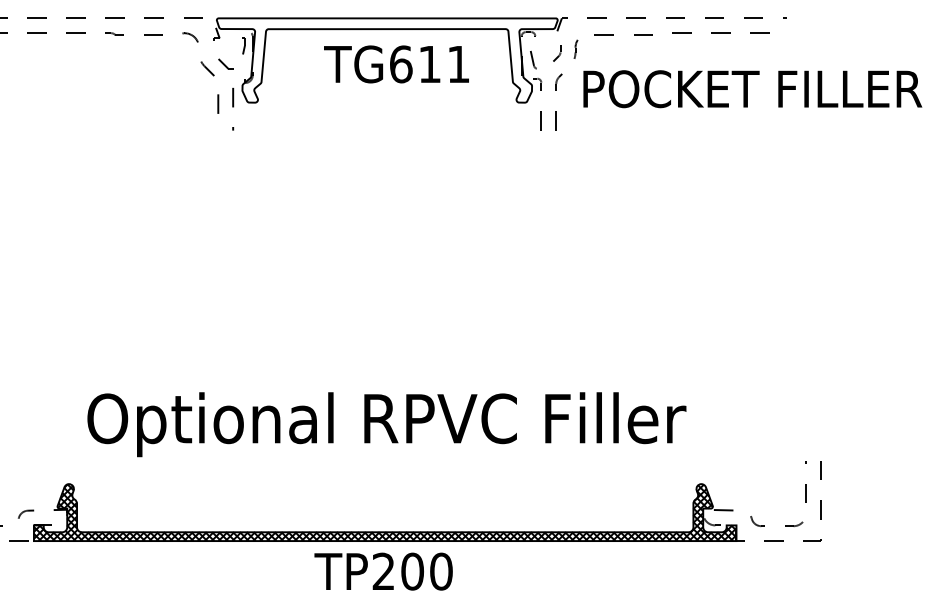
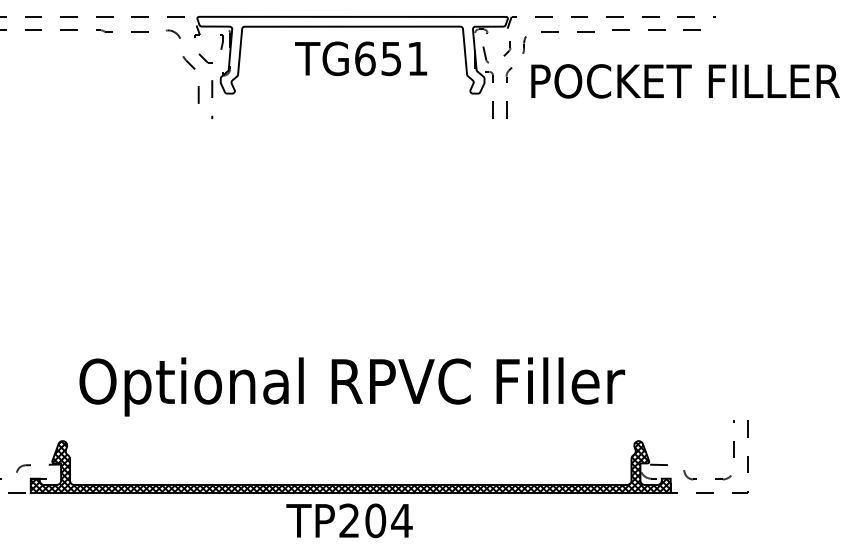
text: (429, 64) -> (391, 58), TG611 -> TG651
text: (441, 571) -> (402, 520), TP200 -> TP204

